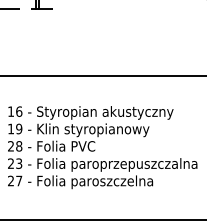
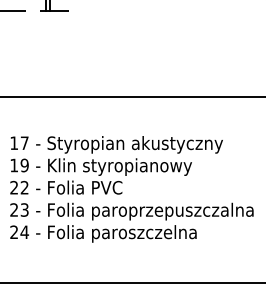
text: (19, 111) -> (24, 143), 16 -> 17
text: (19, 146) -> (24, 187), 28 -> 22
text: (19, 180) -> (24, 231), 27 -> 24

